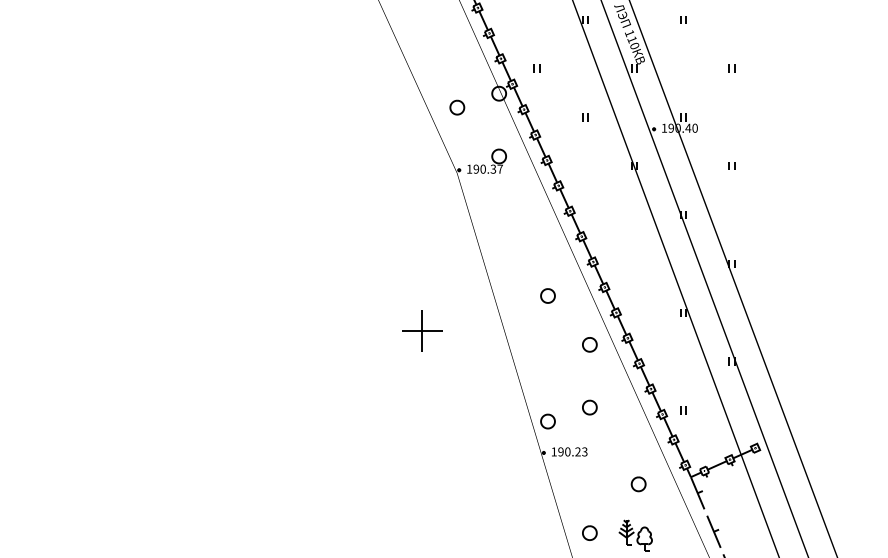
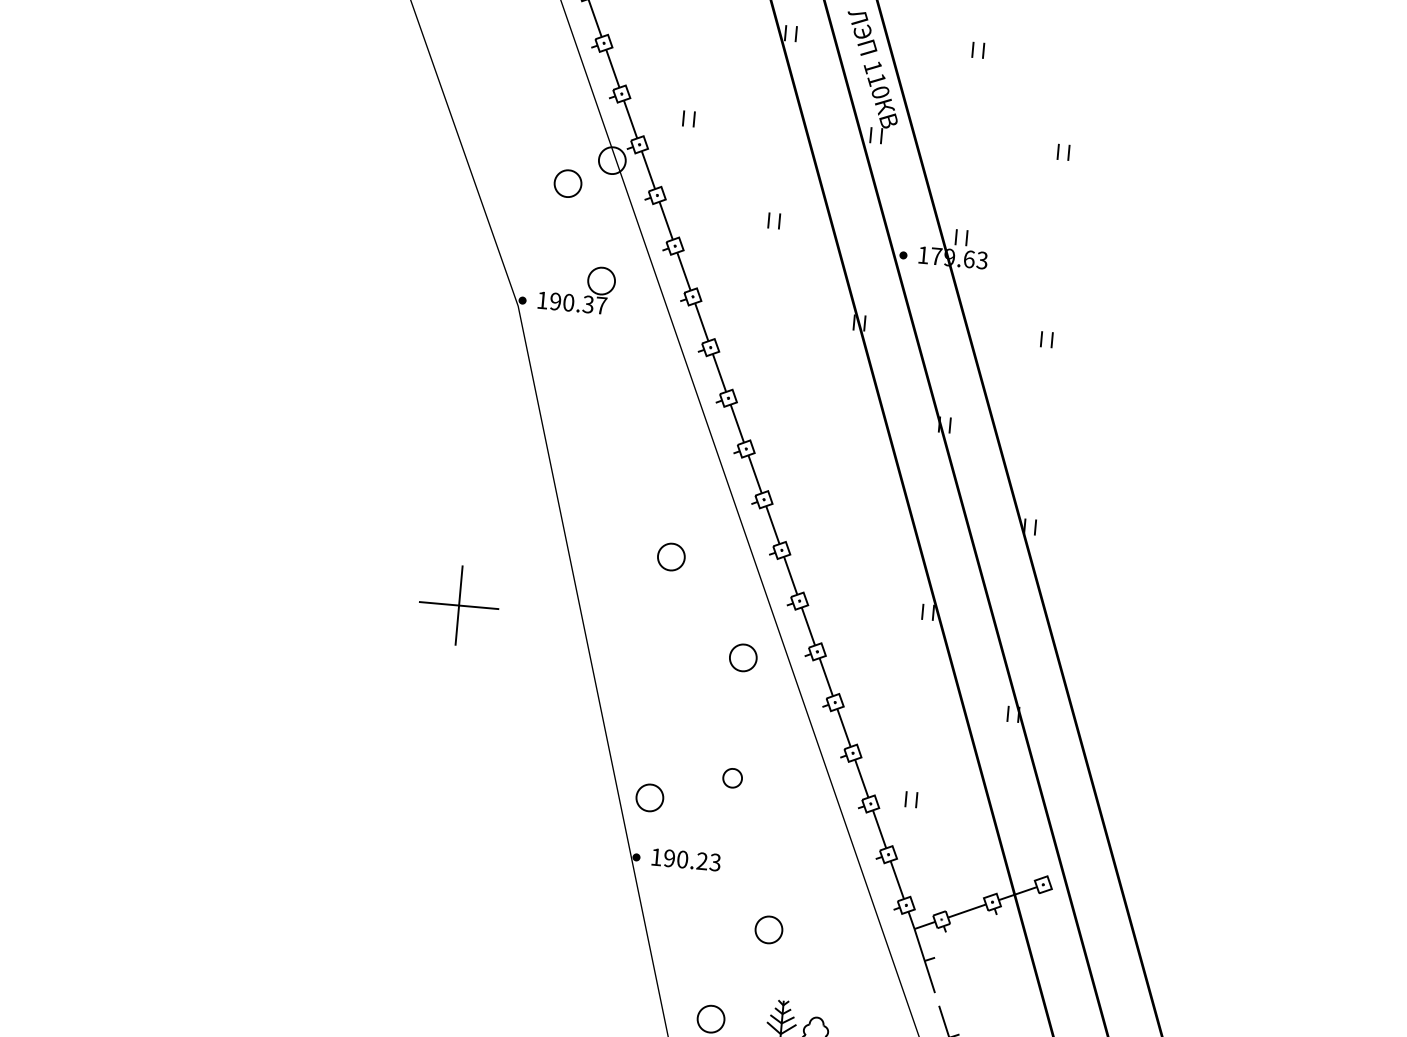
part: (457, 107) -> (568, 183), moved
text: (682, 127) -> (958, 256), 190.40 -> 179.63
part: (422, 330) -> (459, 604), moved
part: (589, 407) -> (731, 778), size x0.7
part: (638, 484) -> (768, 930), moved

